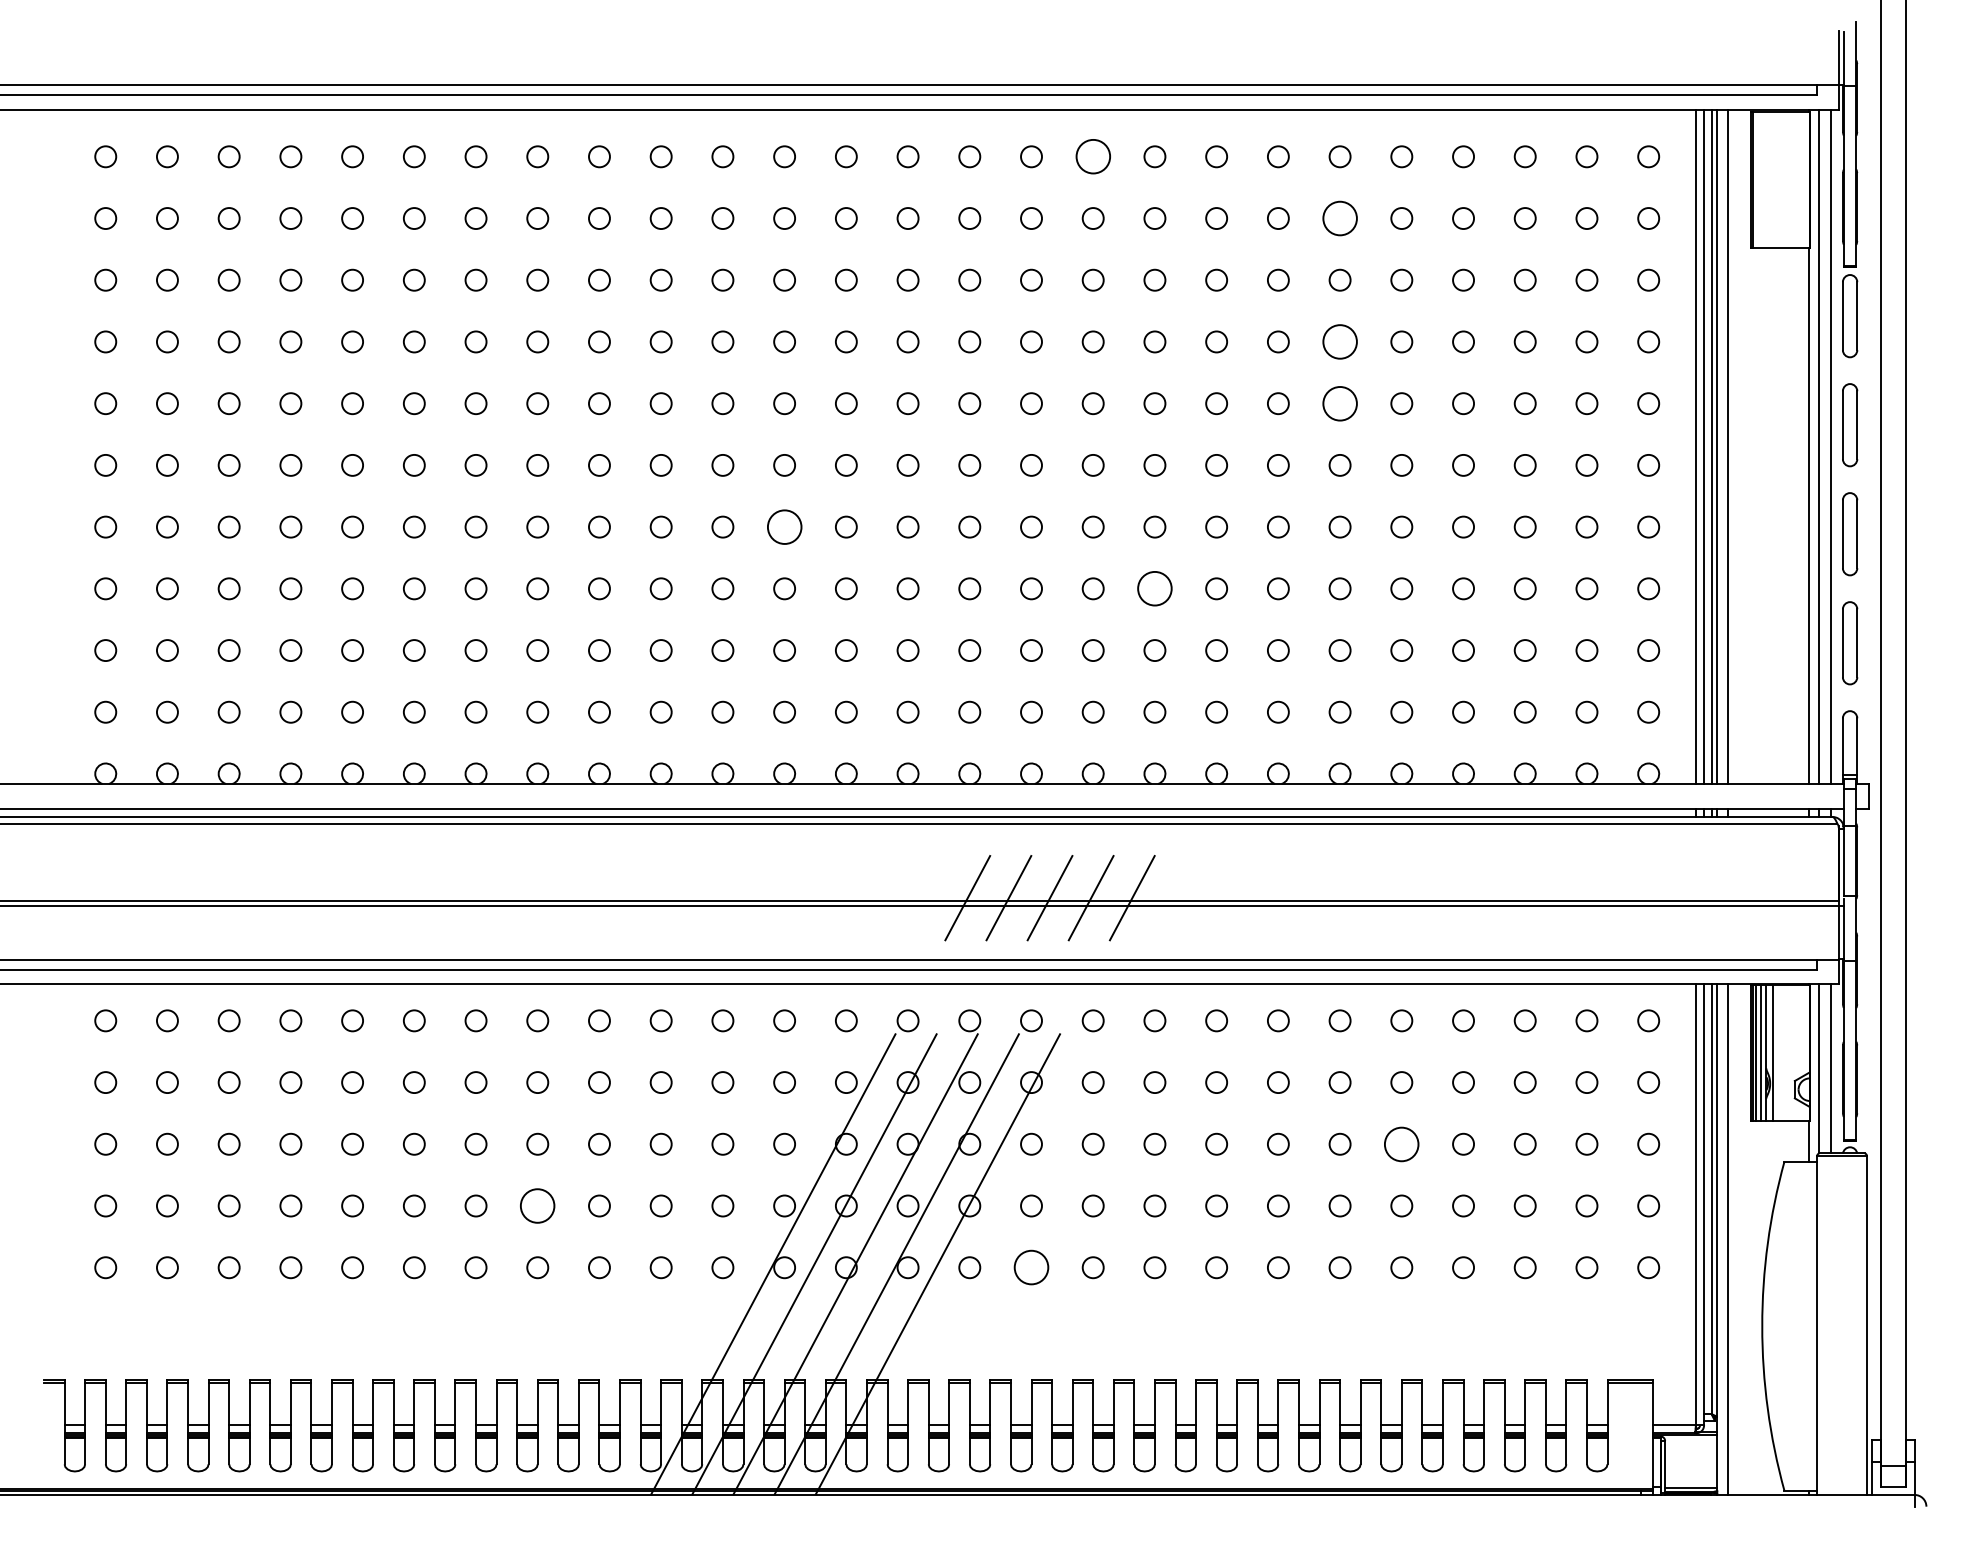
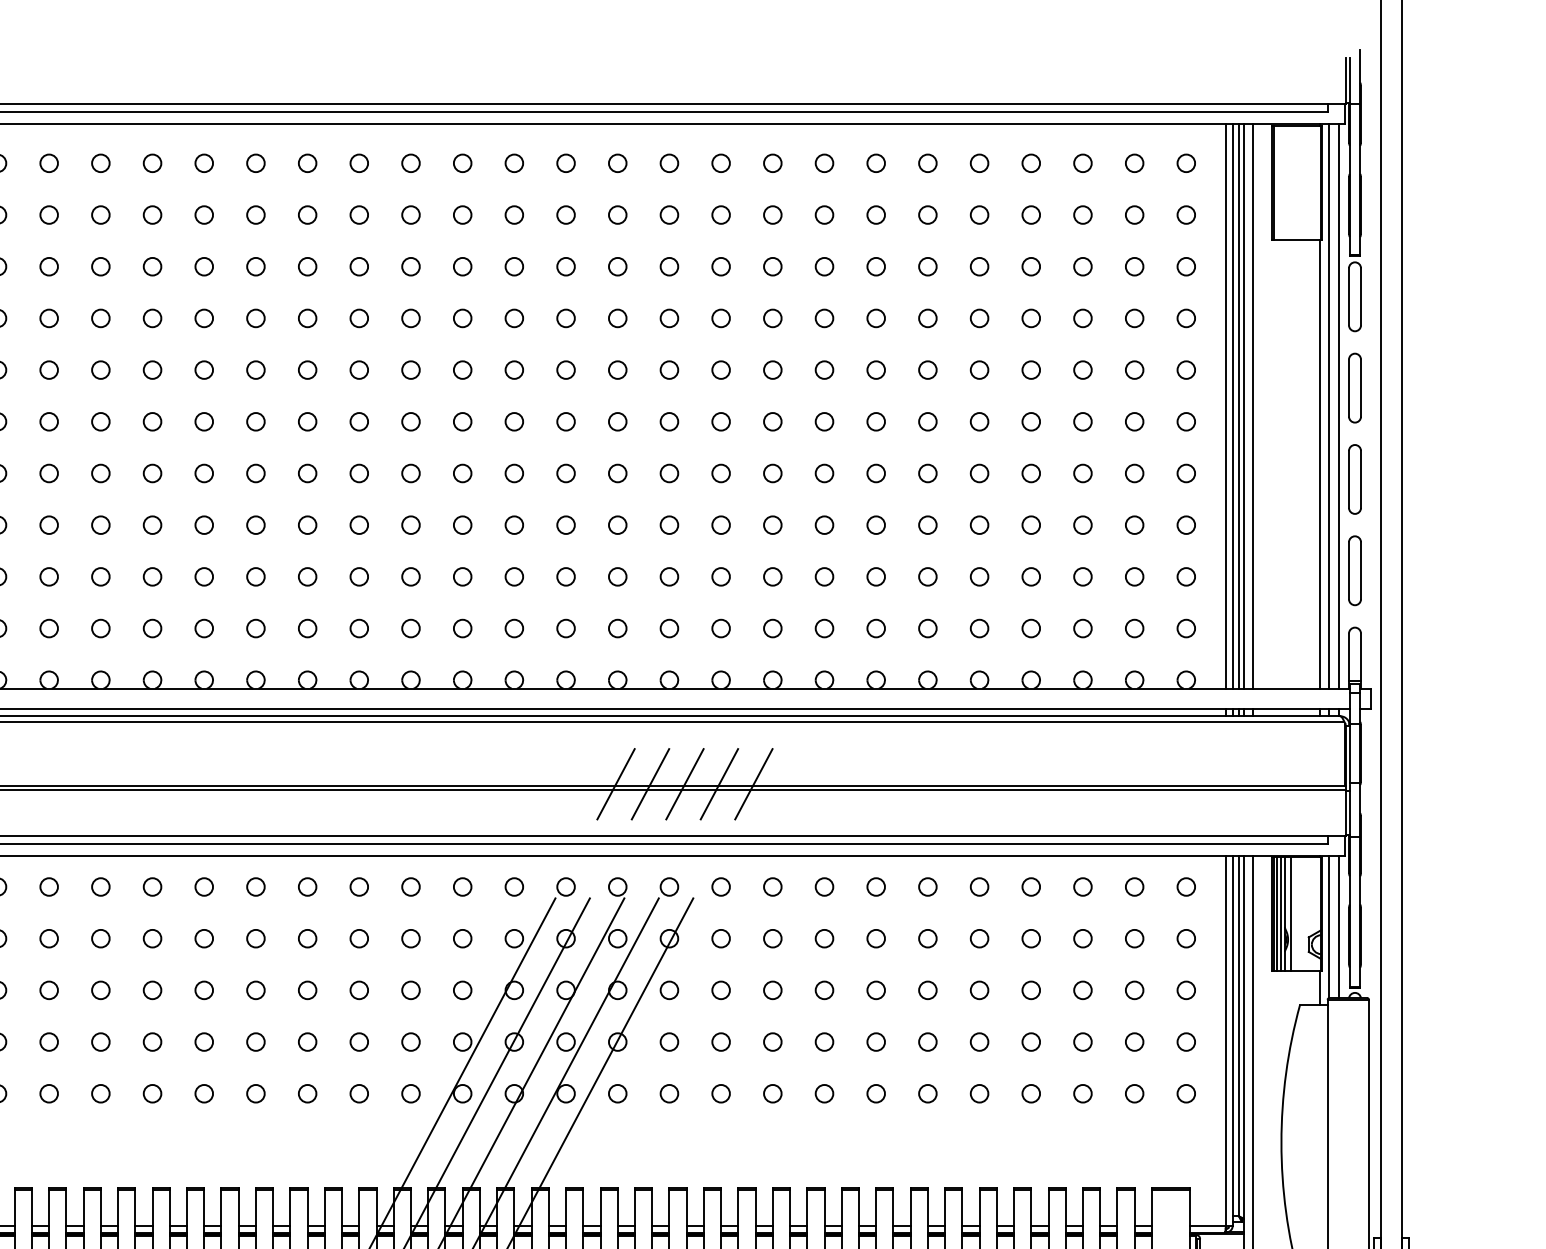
circle: (1092, 156) -> (720, 163), size x0.62
circle: (1339, 218) -> (927, 215), size x0.62
circle: (1339, 341) -> (927, 318), size x0.62
circle: (1339, 403) -> (927, 369), size x0.62
circle: (784, 526) -> (462, 472), size x0.62
circle: (1154, 588) -> (772, 524), size x0.62
circle: (1401, 1143) -> (979, 989), size x0.62
circle: (537, 1205) -> (255, 1041), size x0.62
circle: (1031, 1267) -> (669, 1093), size x0.62

